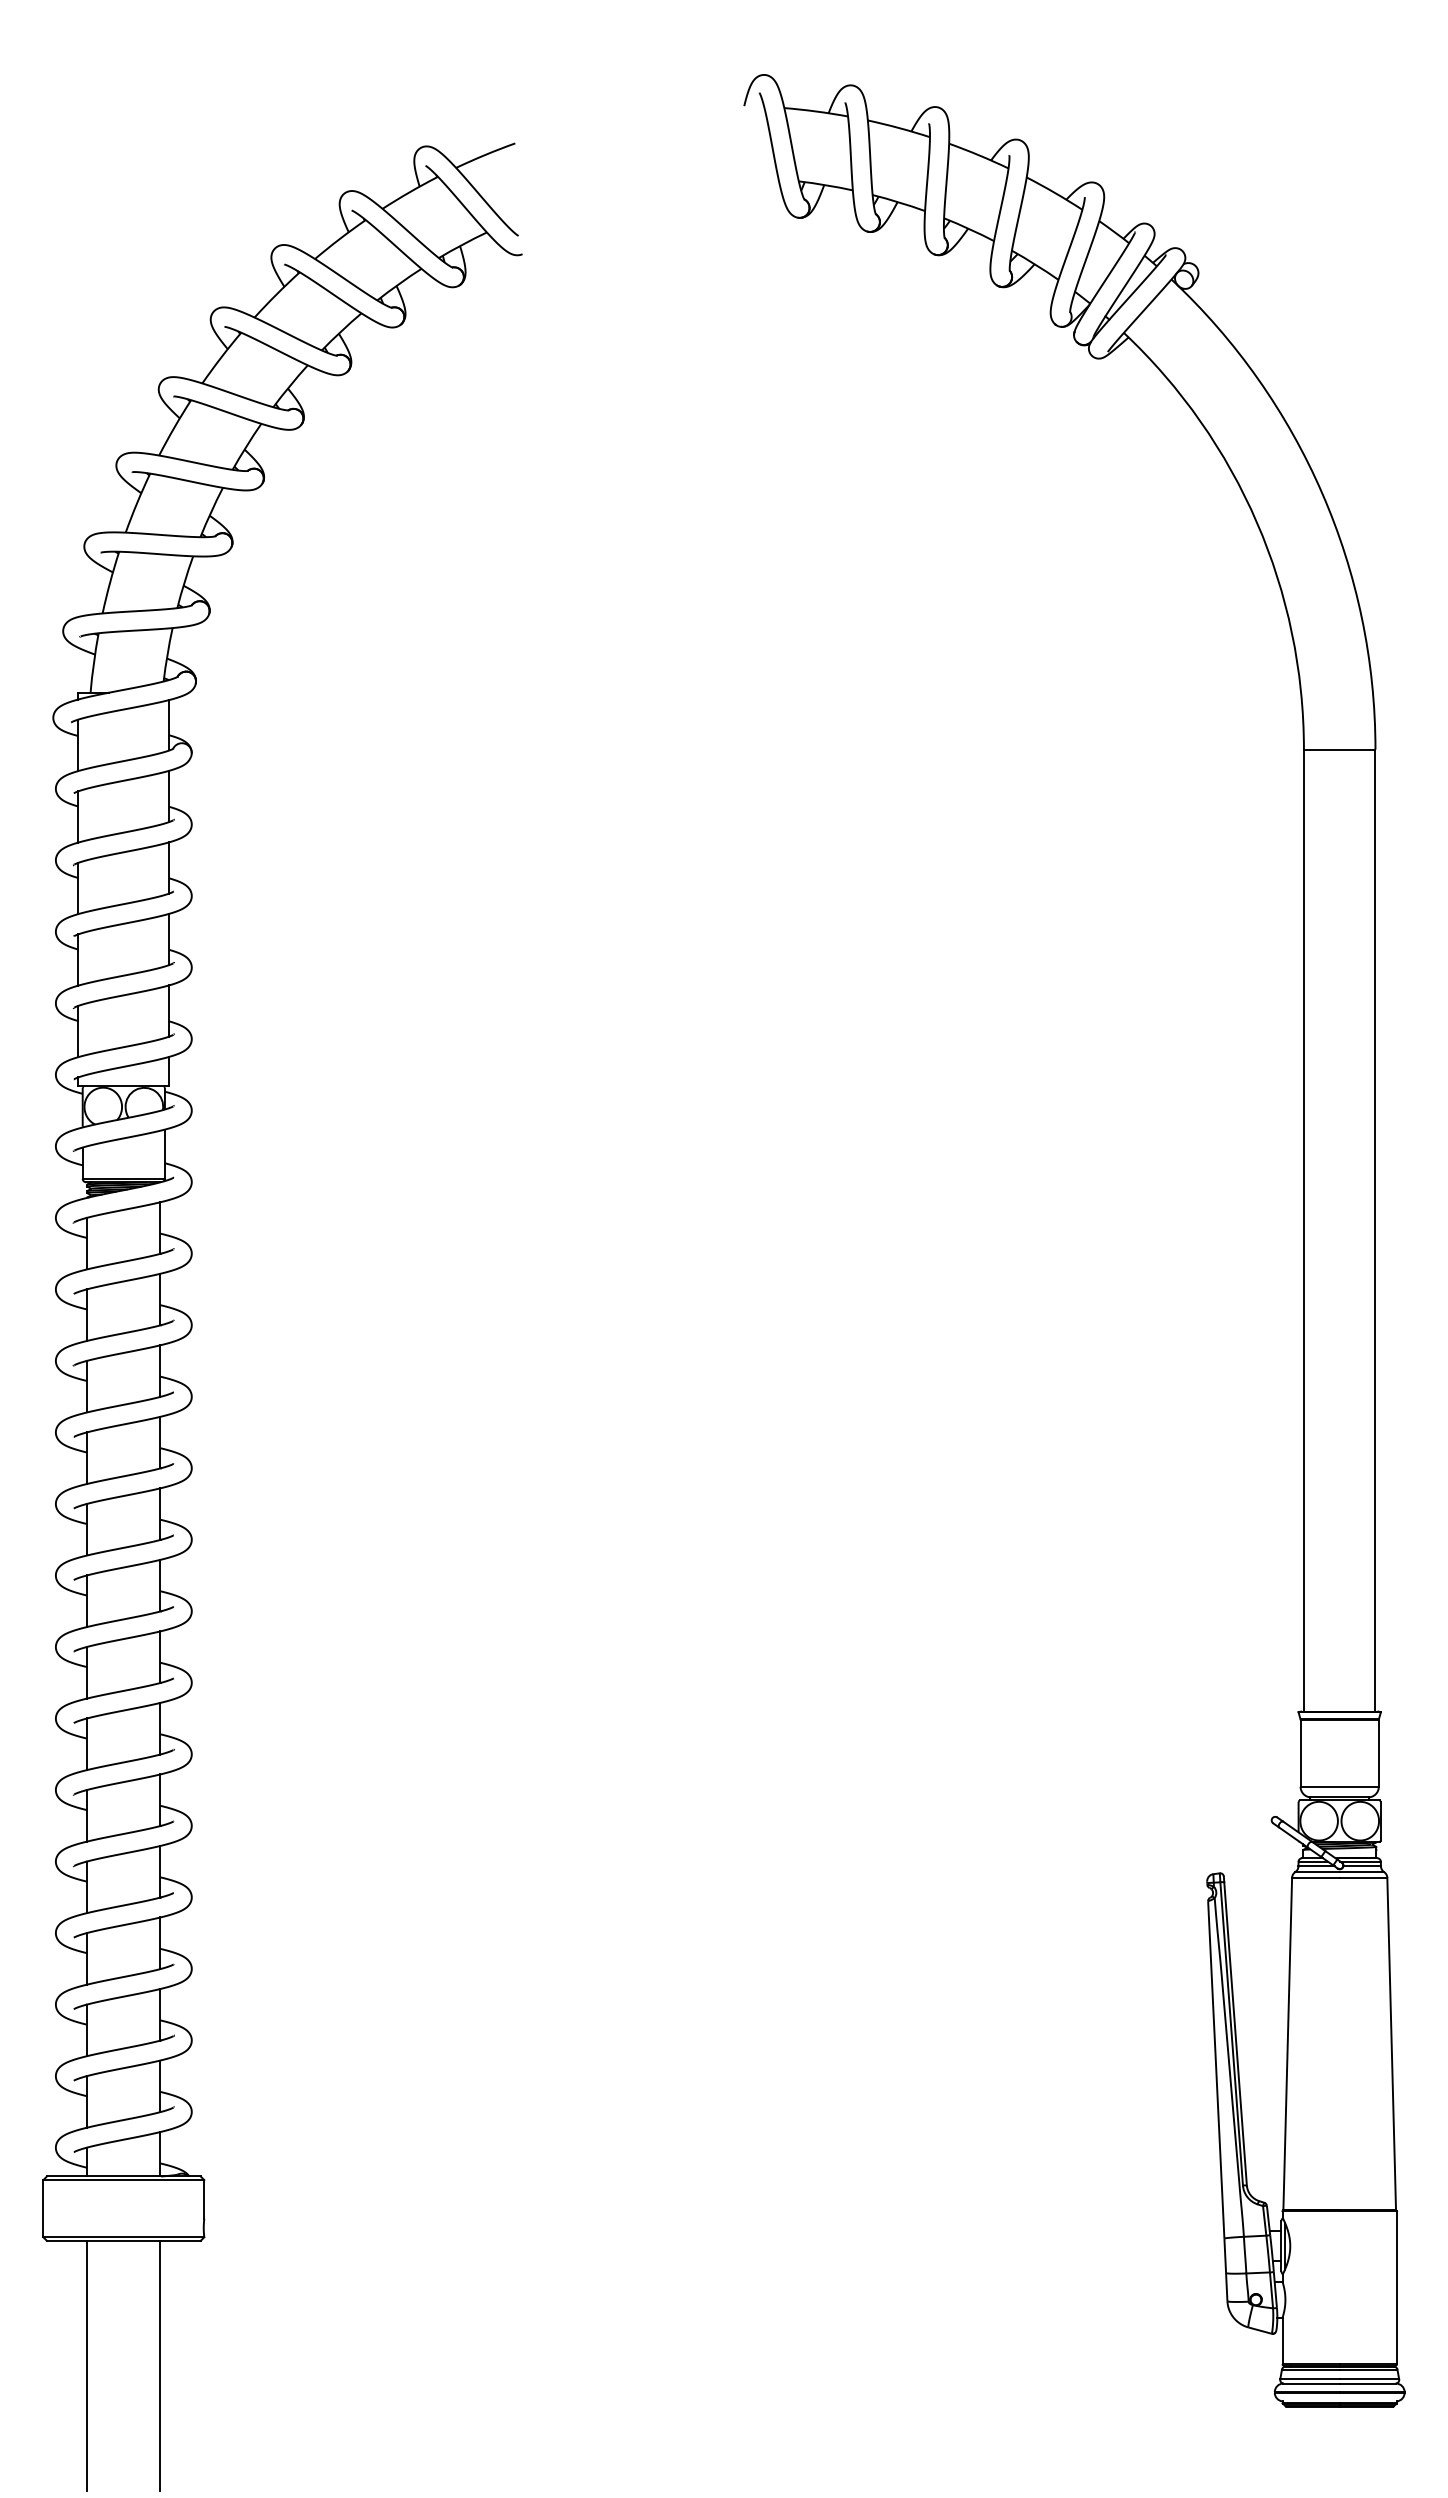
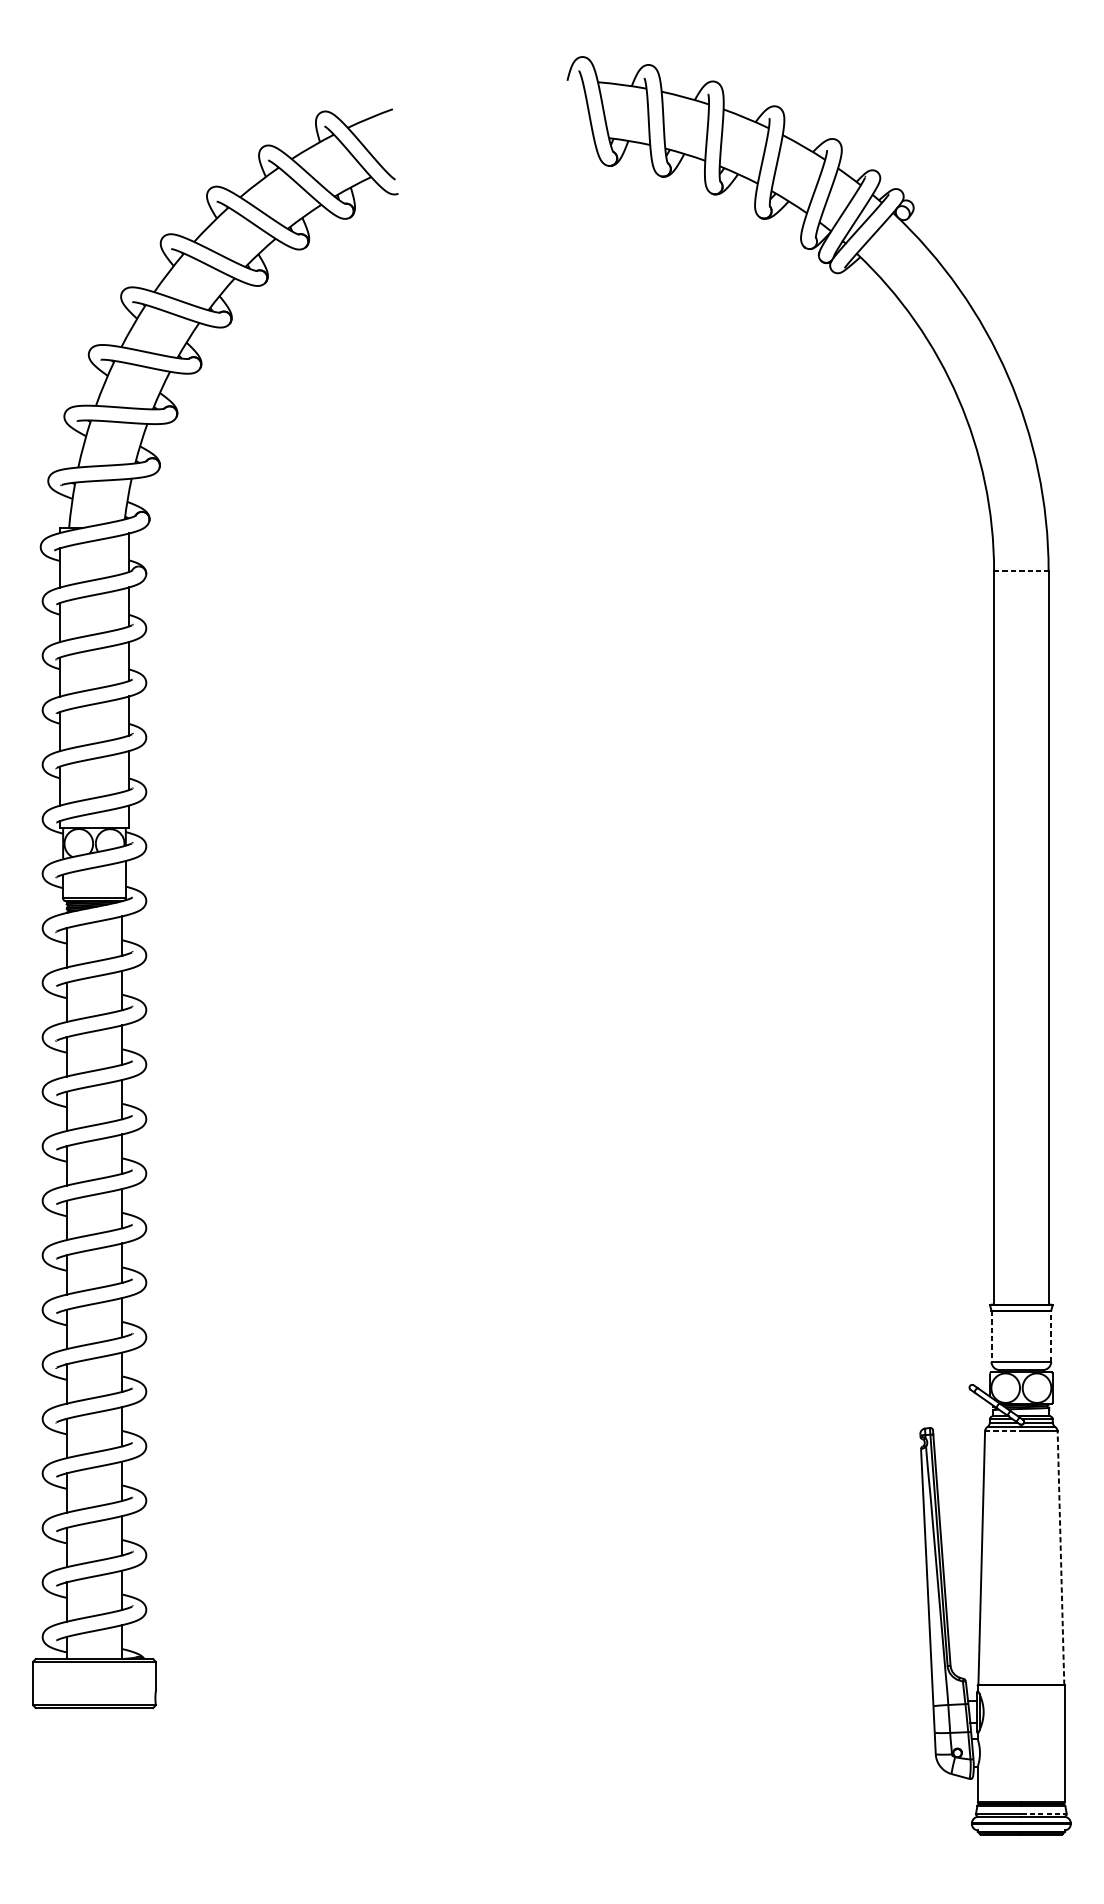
line: (1339, 749) -> (1021, 571), solid -> dashed
line: (1378, 1752) -> (1050, 1335), solid -> dashed
line: (1300, 1753) -> (991, 1336), solid -> dashed
line: (1315, 1877) -> (1002, 1431), solid -> dashed
line: (1391, 2043) -> (1060, 1557), solid -> dashed
line: (87, 2365) -> (66, 1803), removed
line: (160, 2365) -> (122, 1803), removed
line: (1369, 2379) -> (1044, 1813), solid -> dashed

